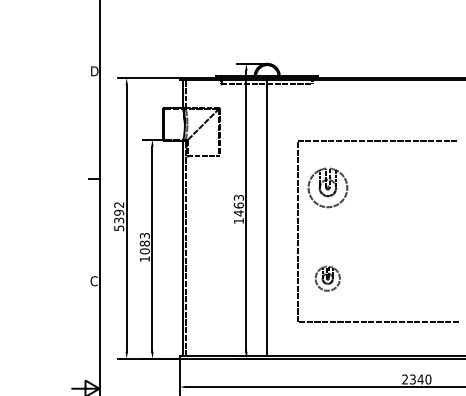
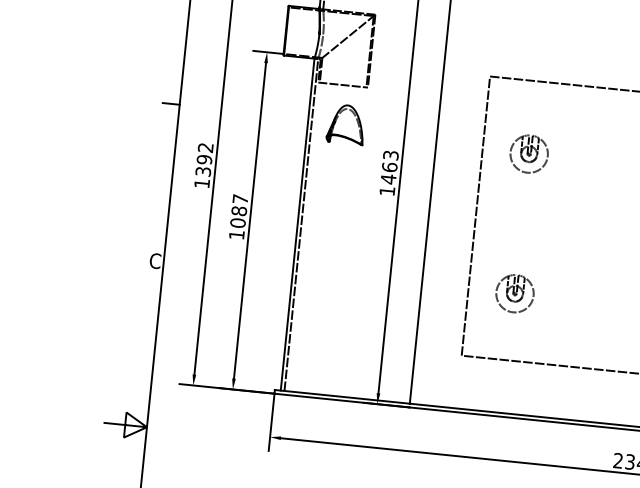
part: (207, 180) -> (345, 123), added
part: (327, 187) -> (528, 153), size x0.62
text: (119, 228) -> (202, 183), 5392 -> 1392
text: (144, 235) -> (239, 198), 1083 -> 1087

